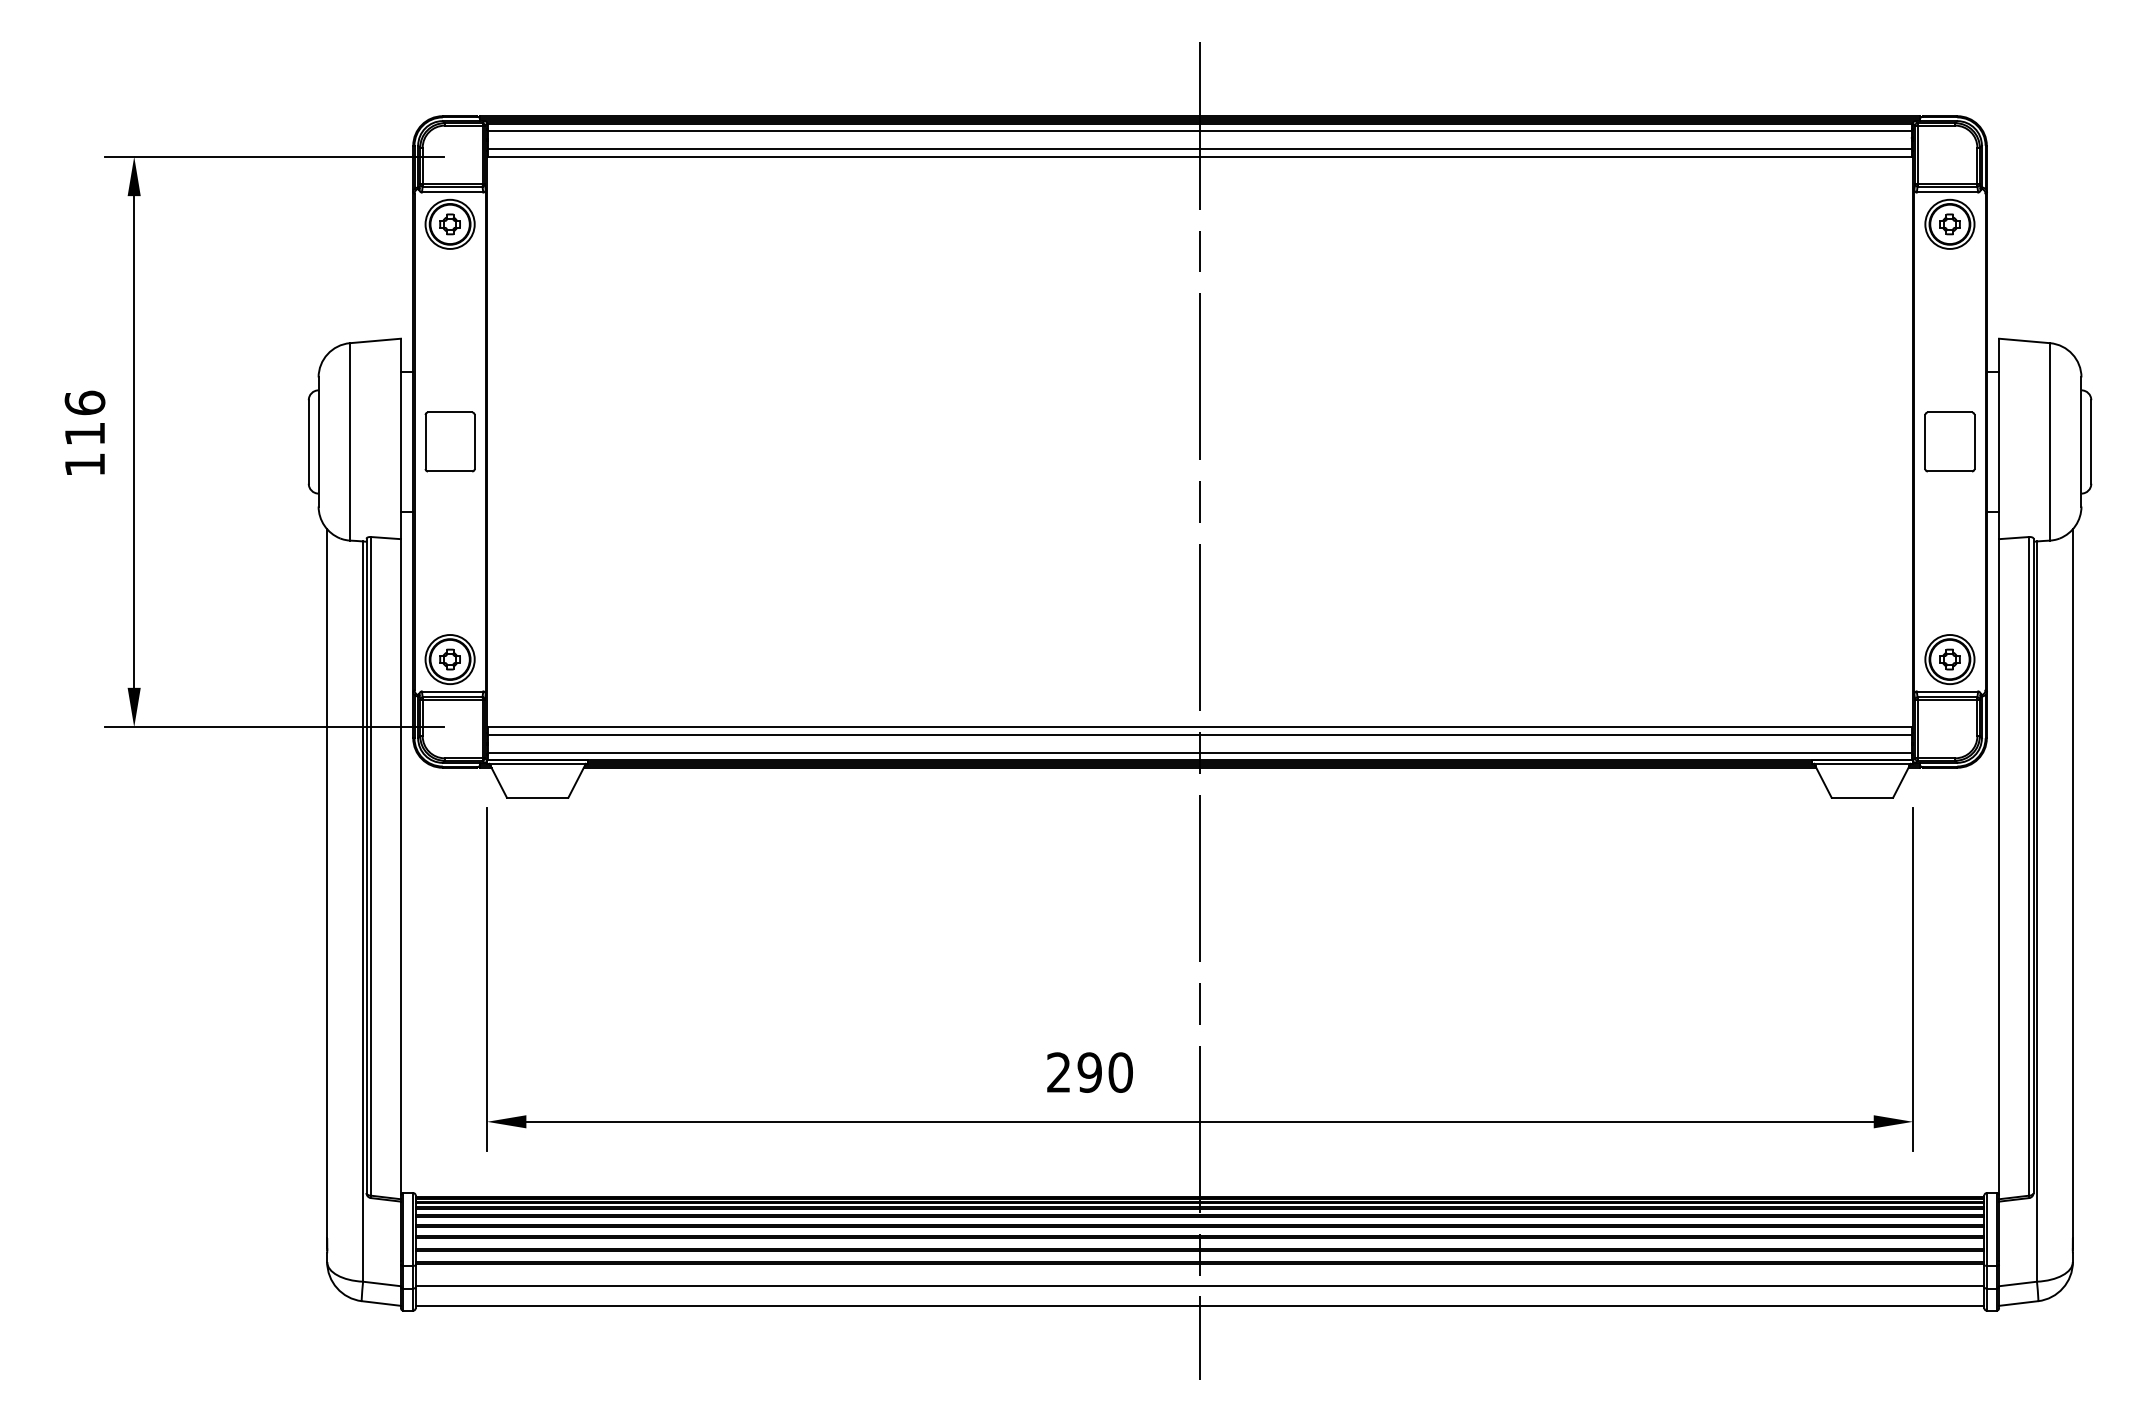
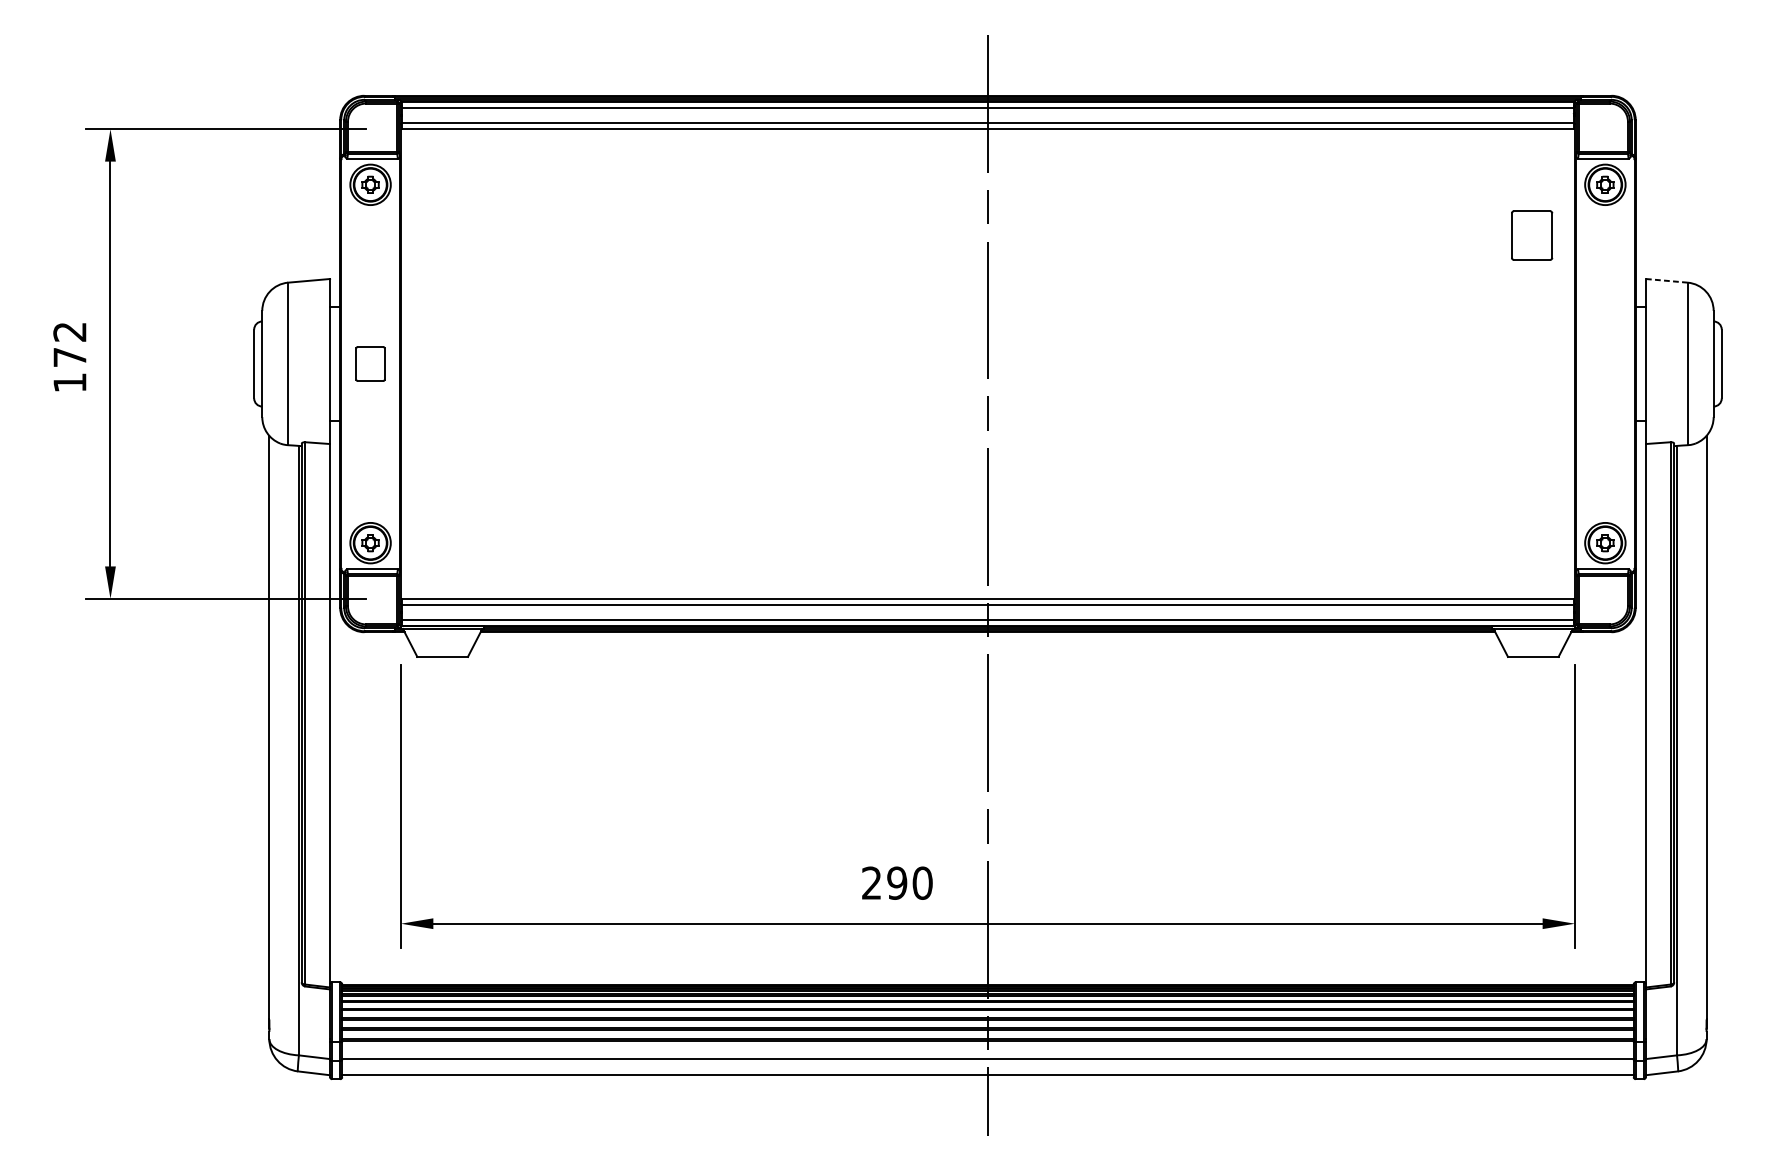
line: (2024, 340) -> (1666, 280), solid -> dashed
text: (84, 417) -> (69, 343), 116 -> 172
part: (449, 441) -> (370, 363), size x0.7
part: (1949, 441) -> (1531, 235), moved

